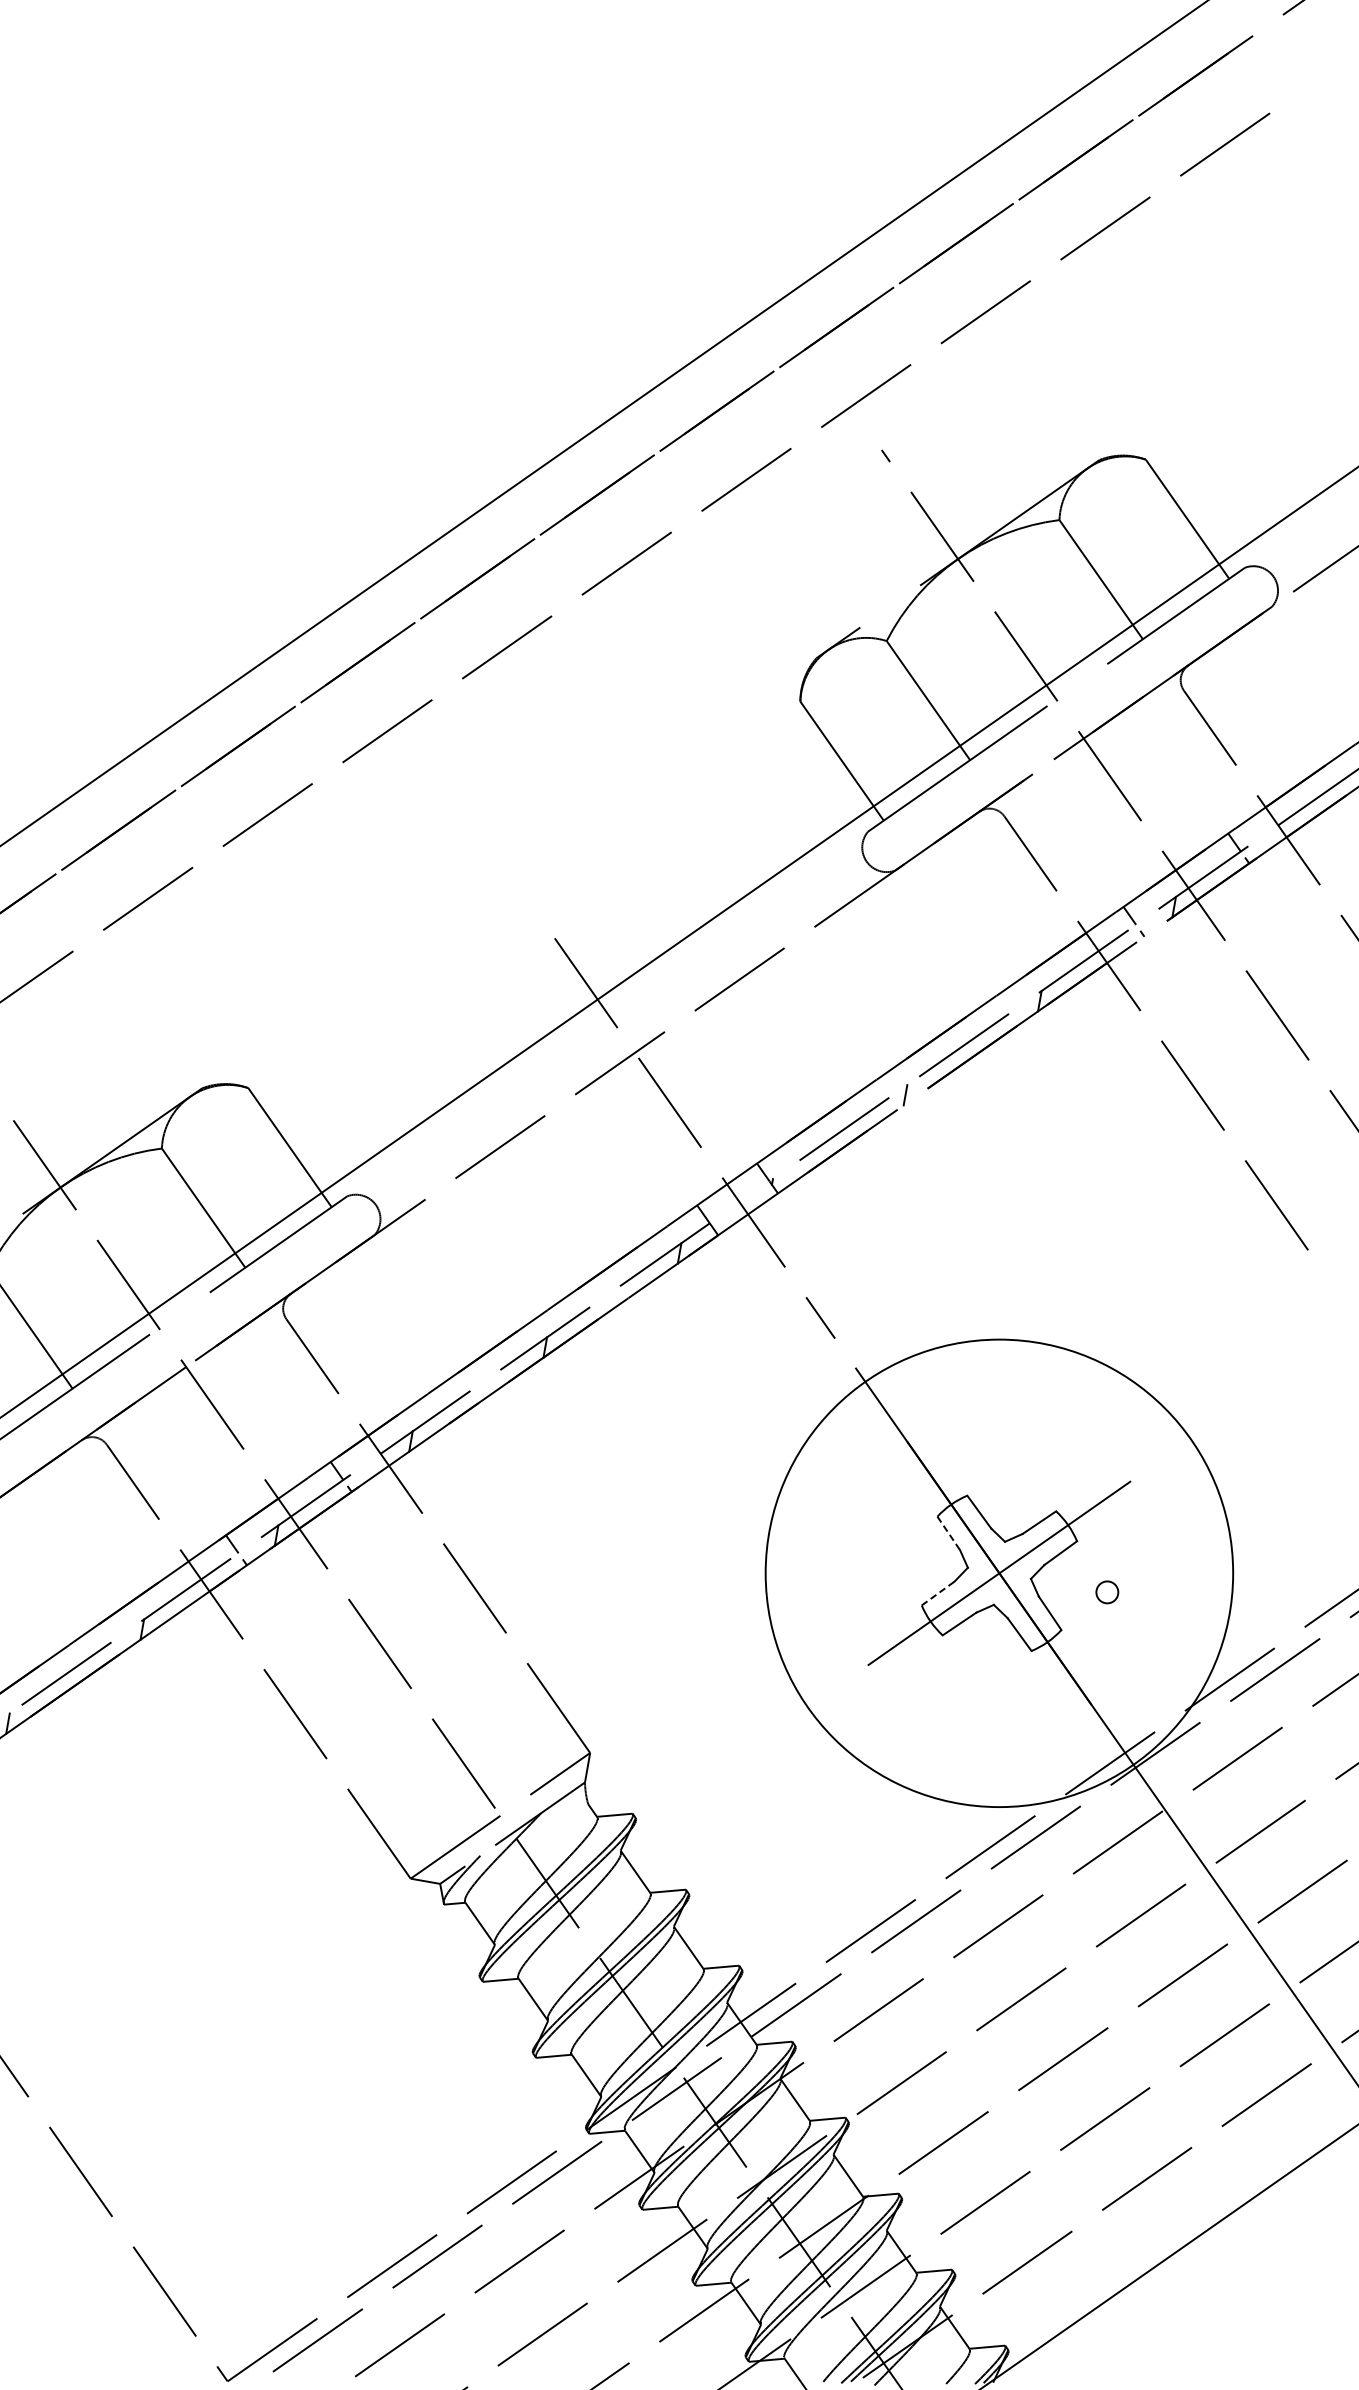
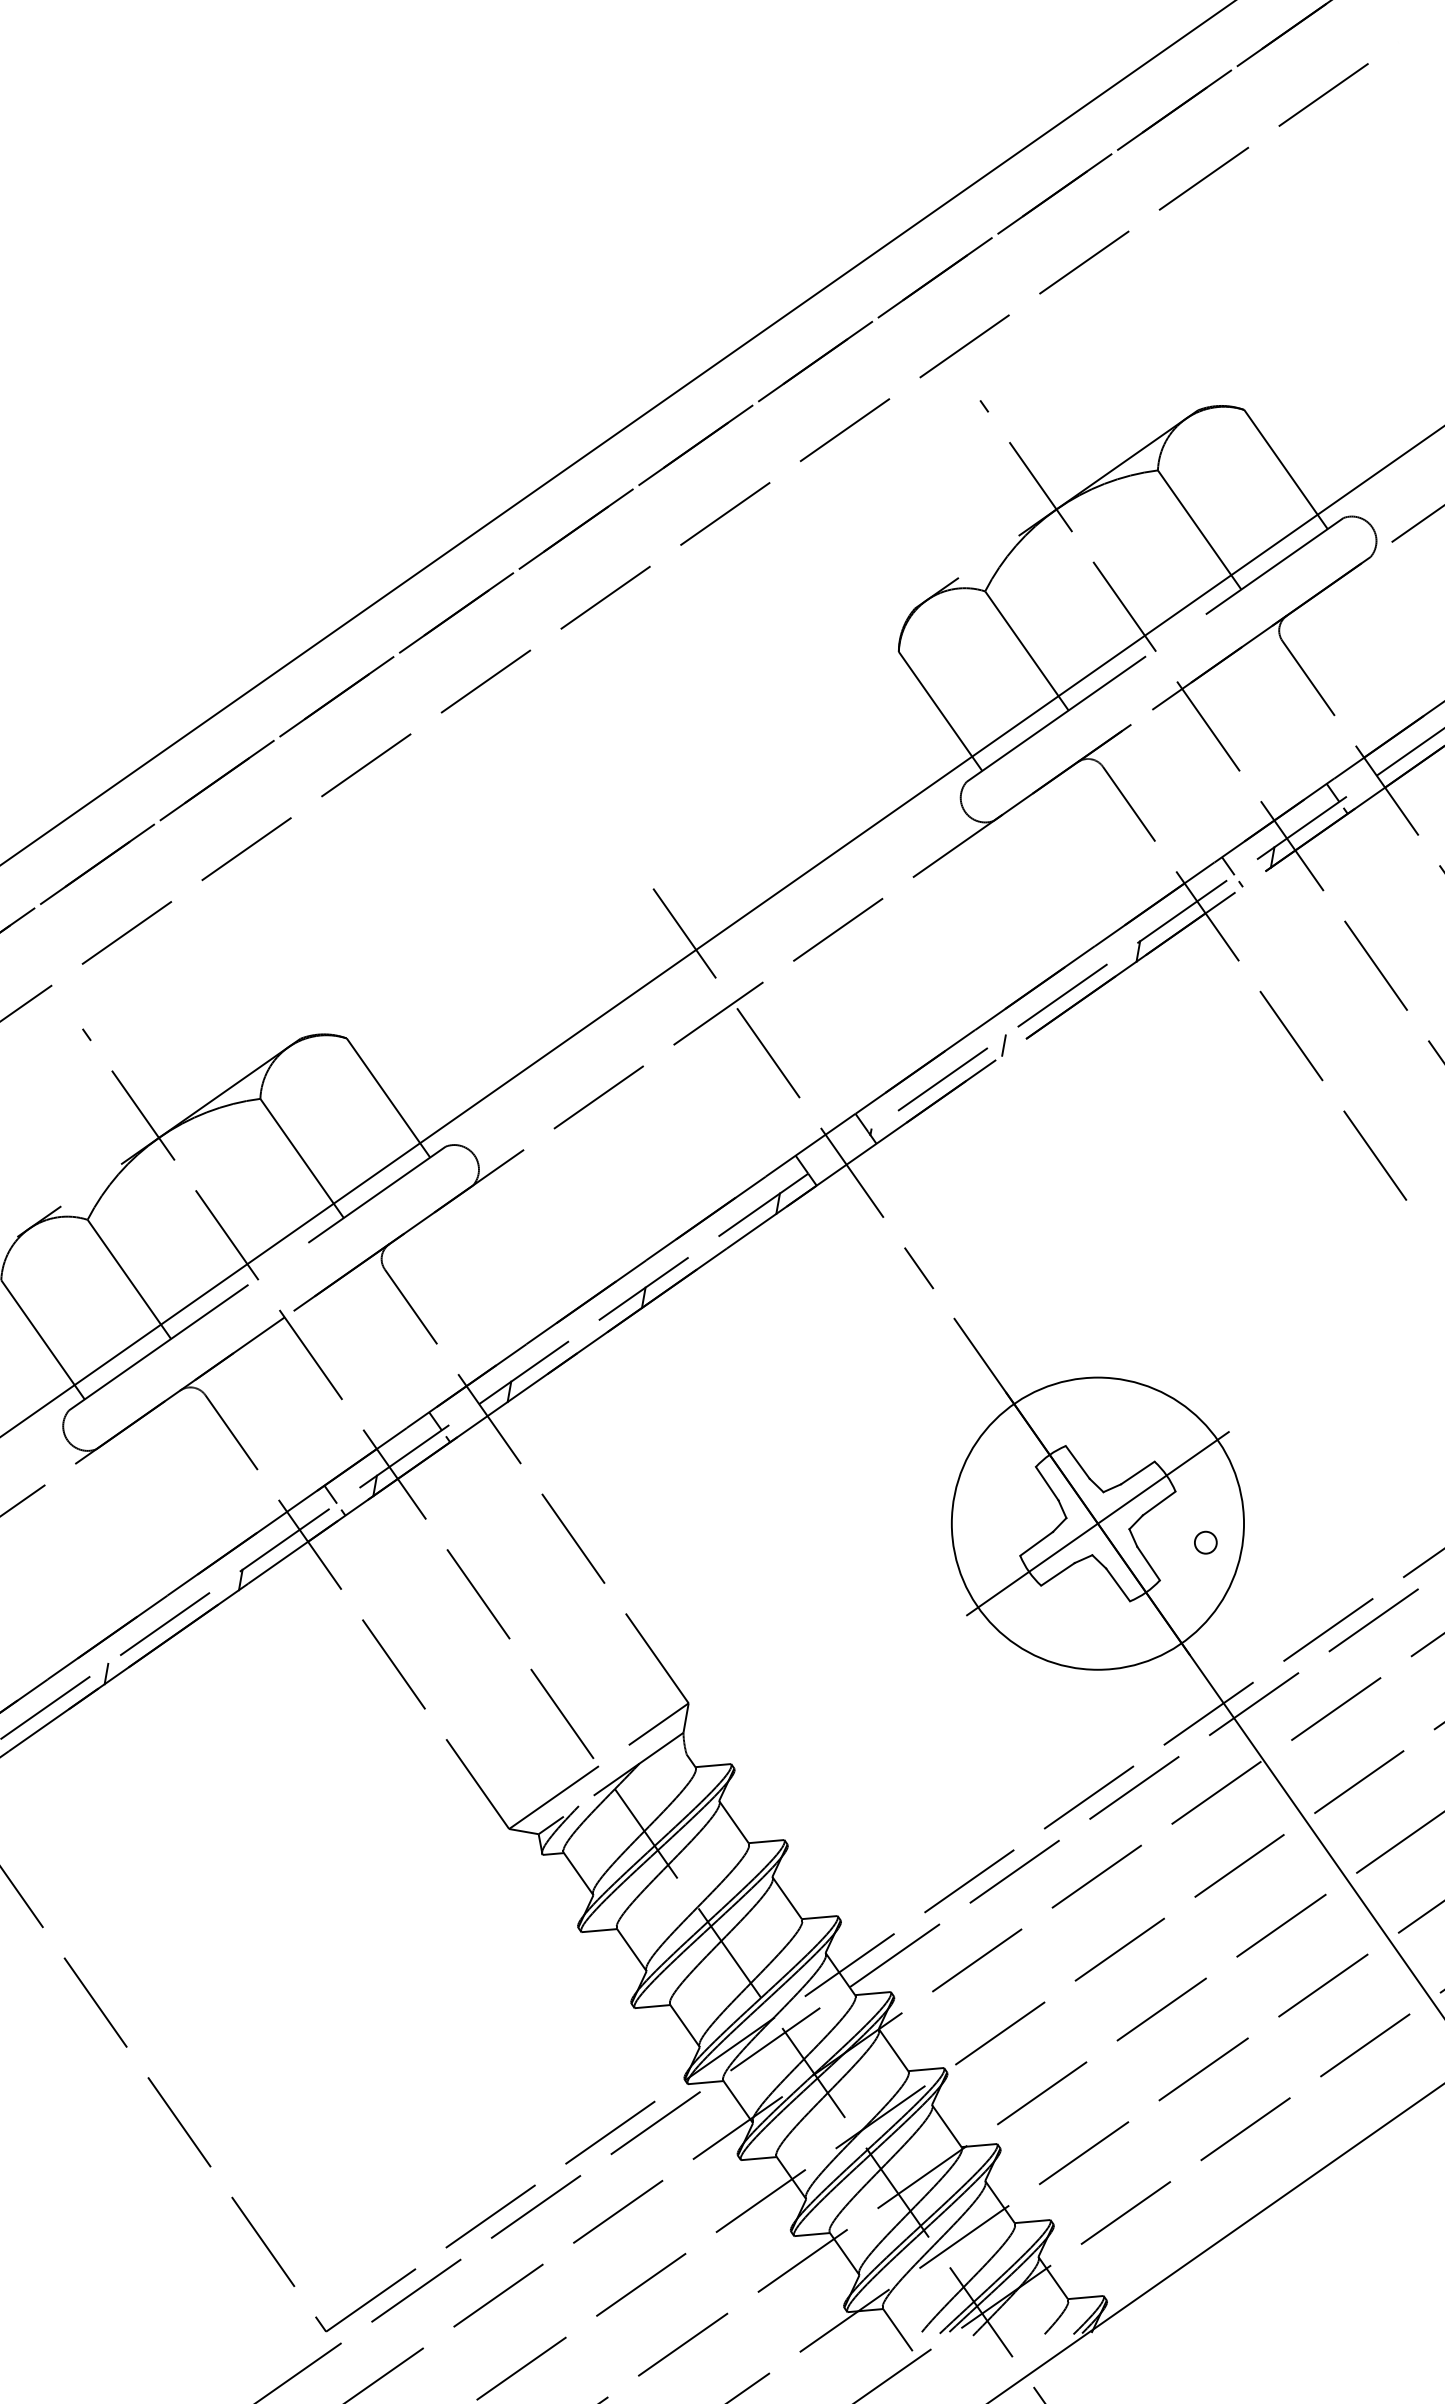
line: (949, 1534) -> (1047, 1484), dashed -> solid
circle: (999, 1573) -> (1097, 1523), size x0.62
line: (939, 1593) -> (1037, 1543), dashed -> solid

